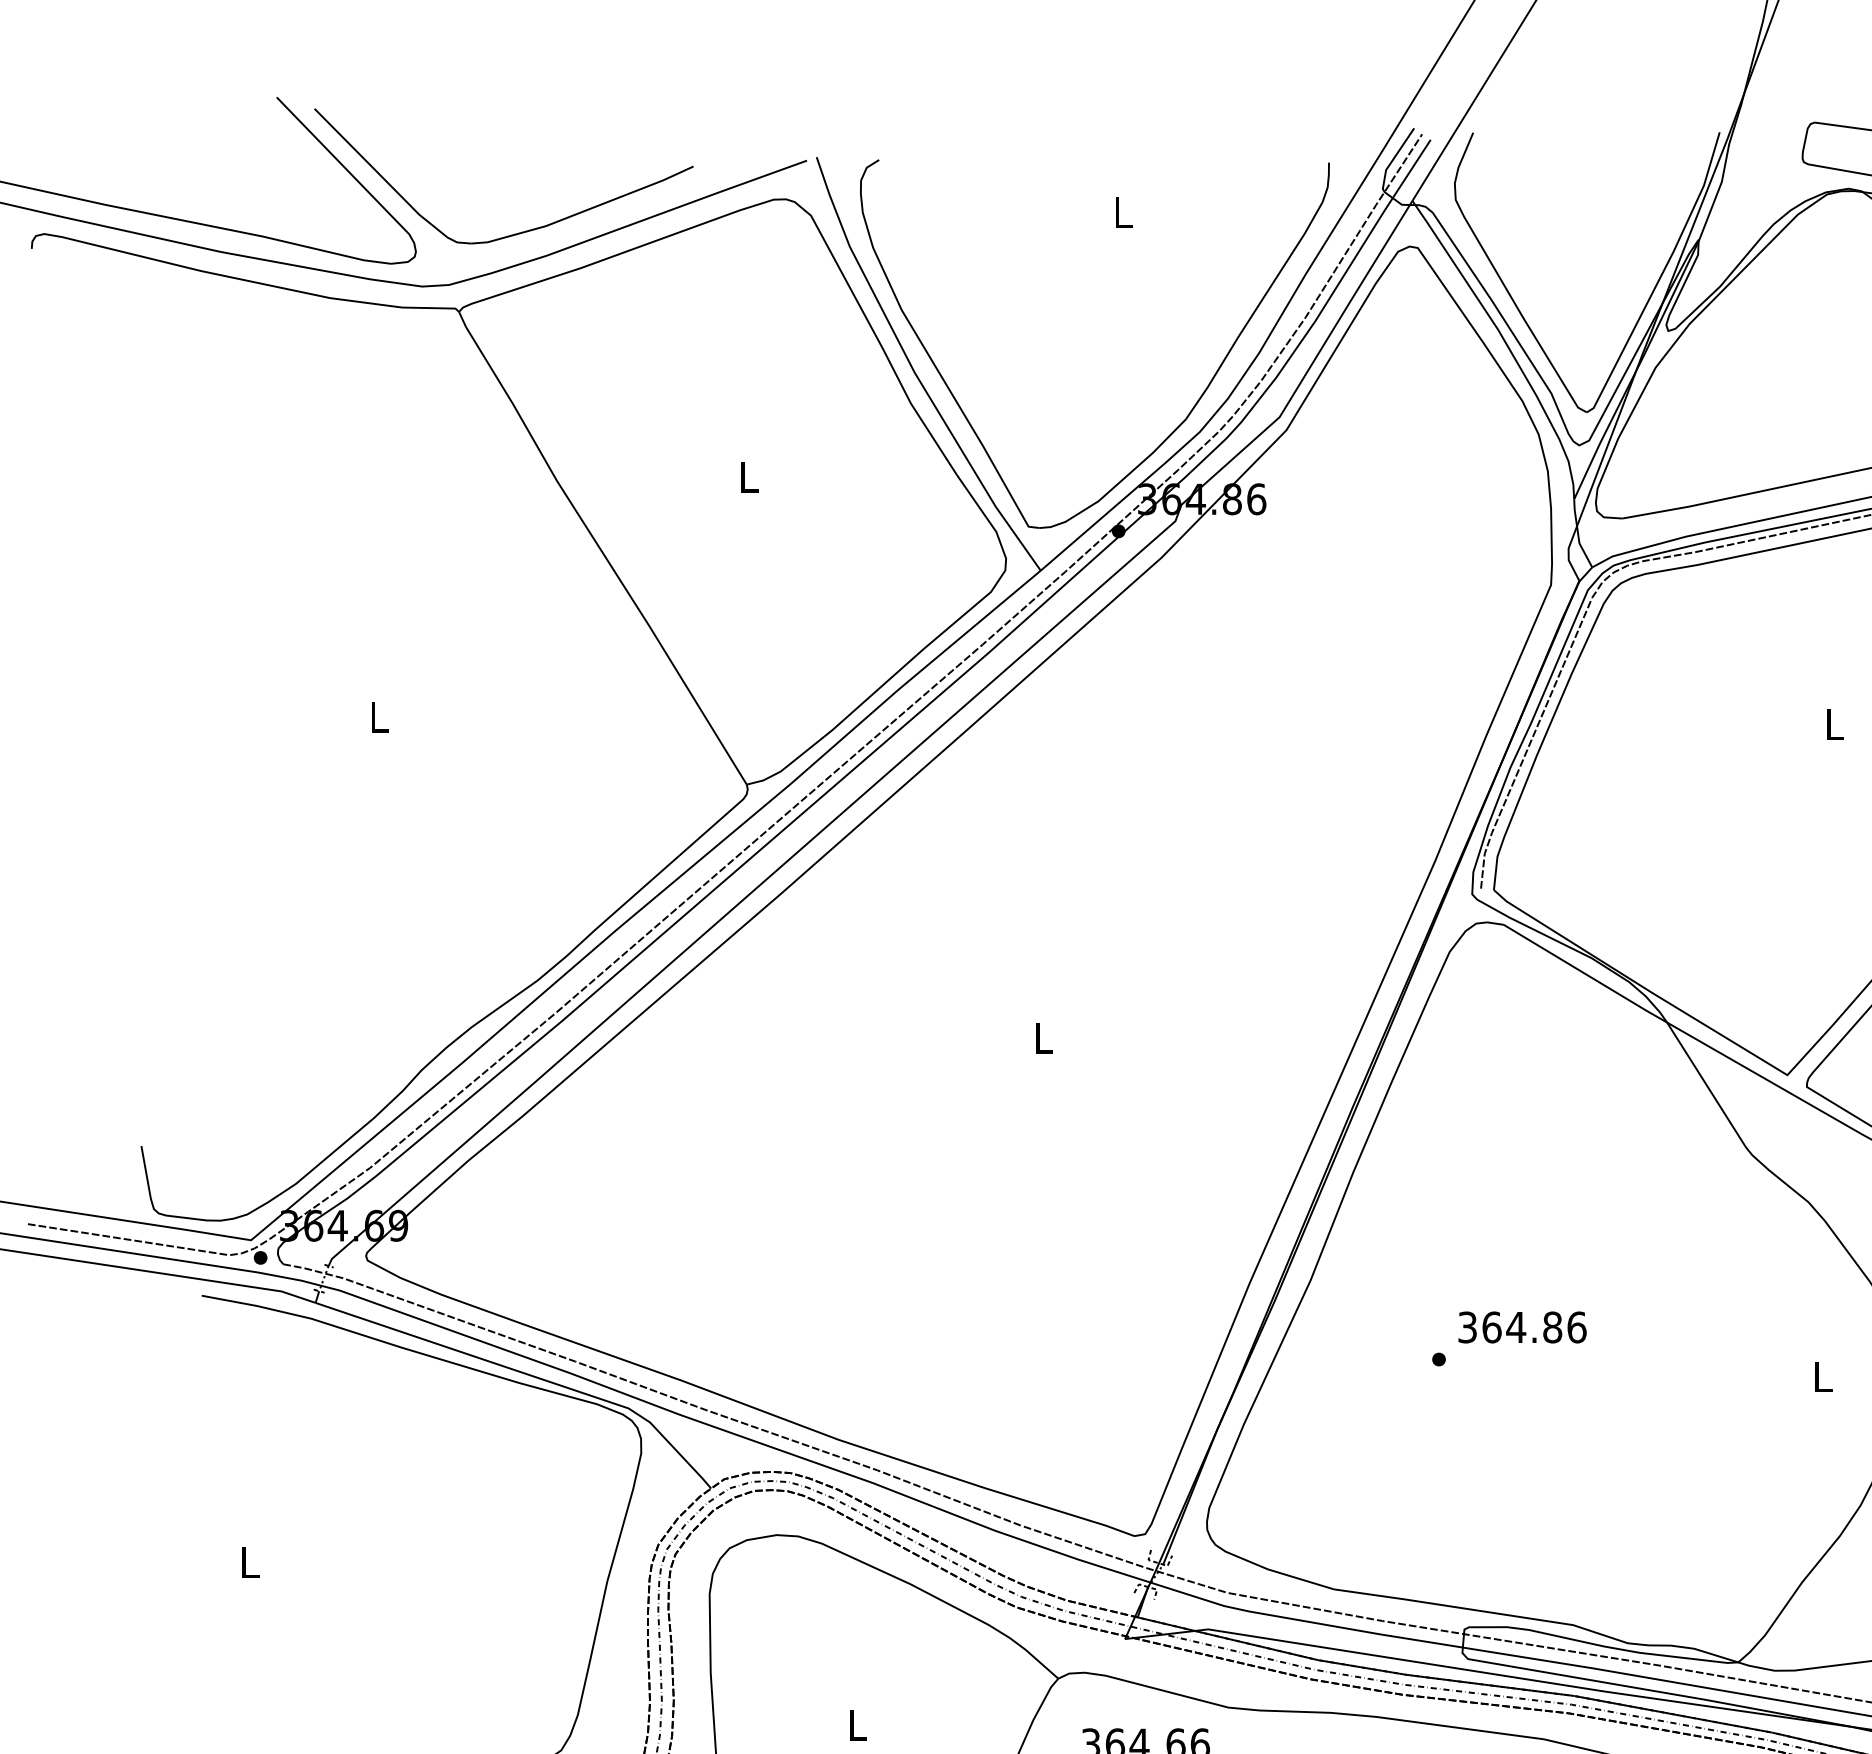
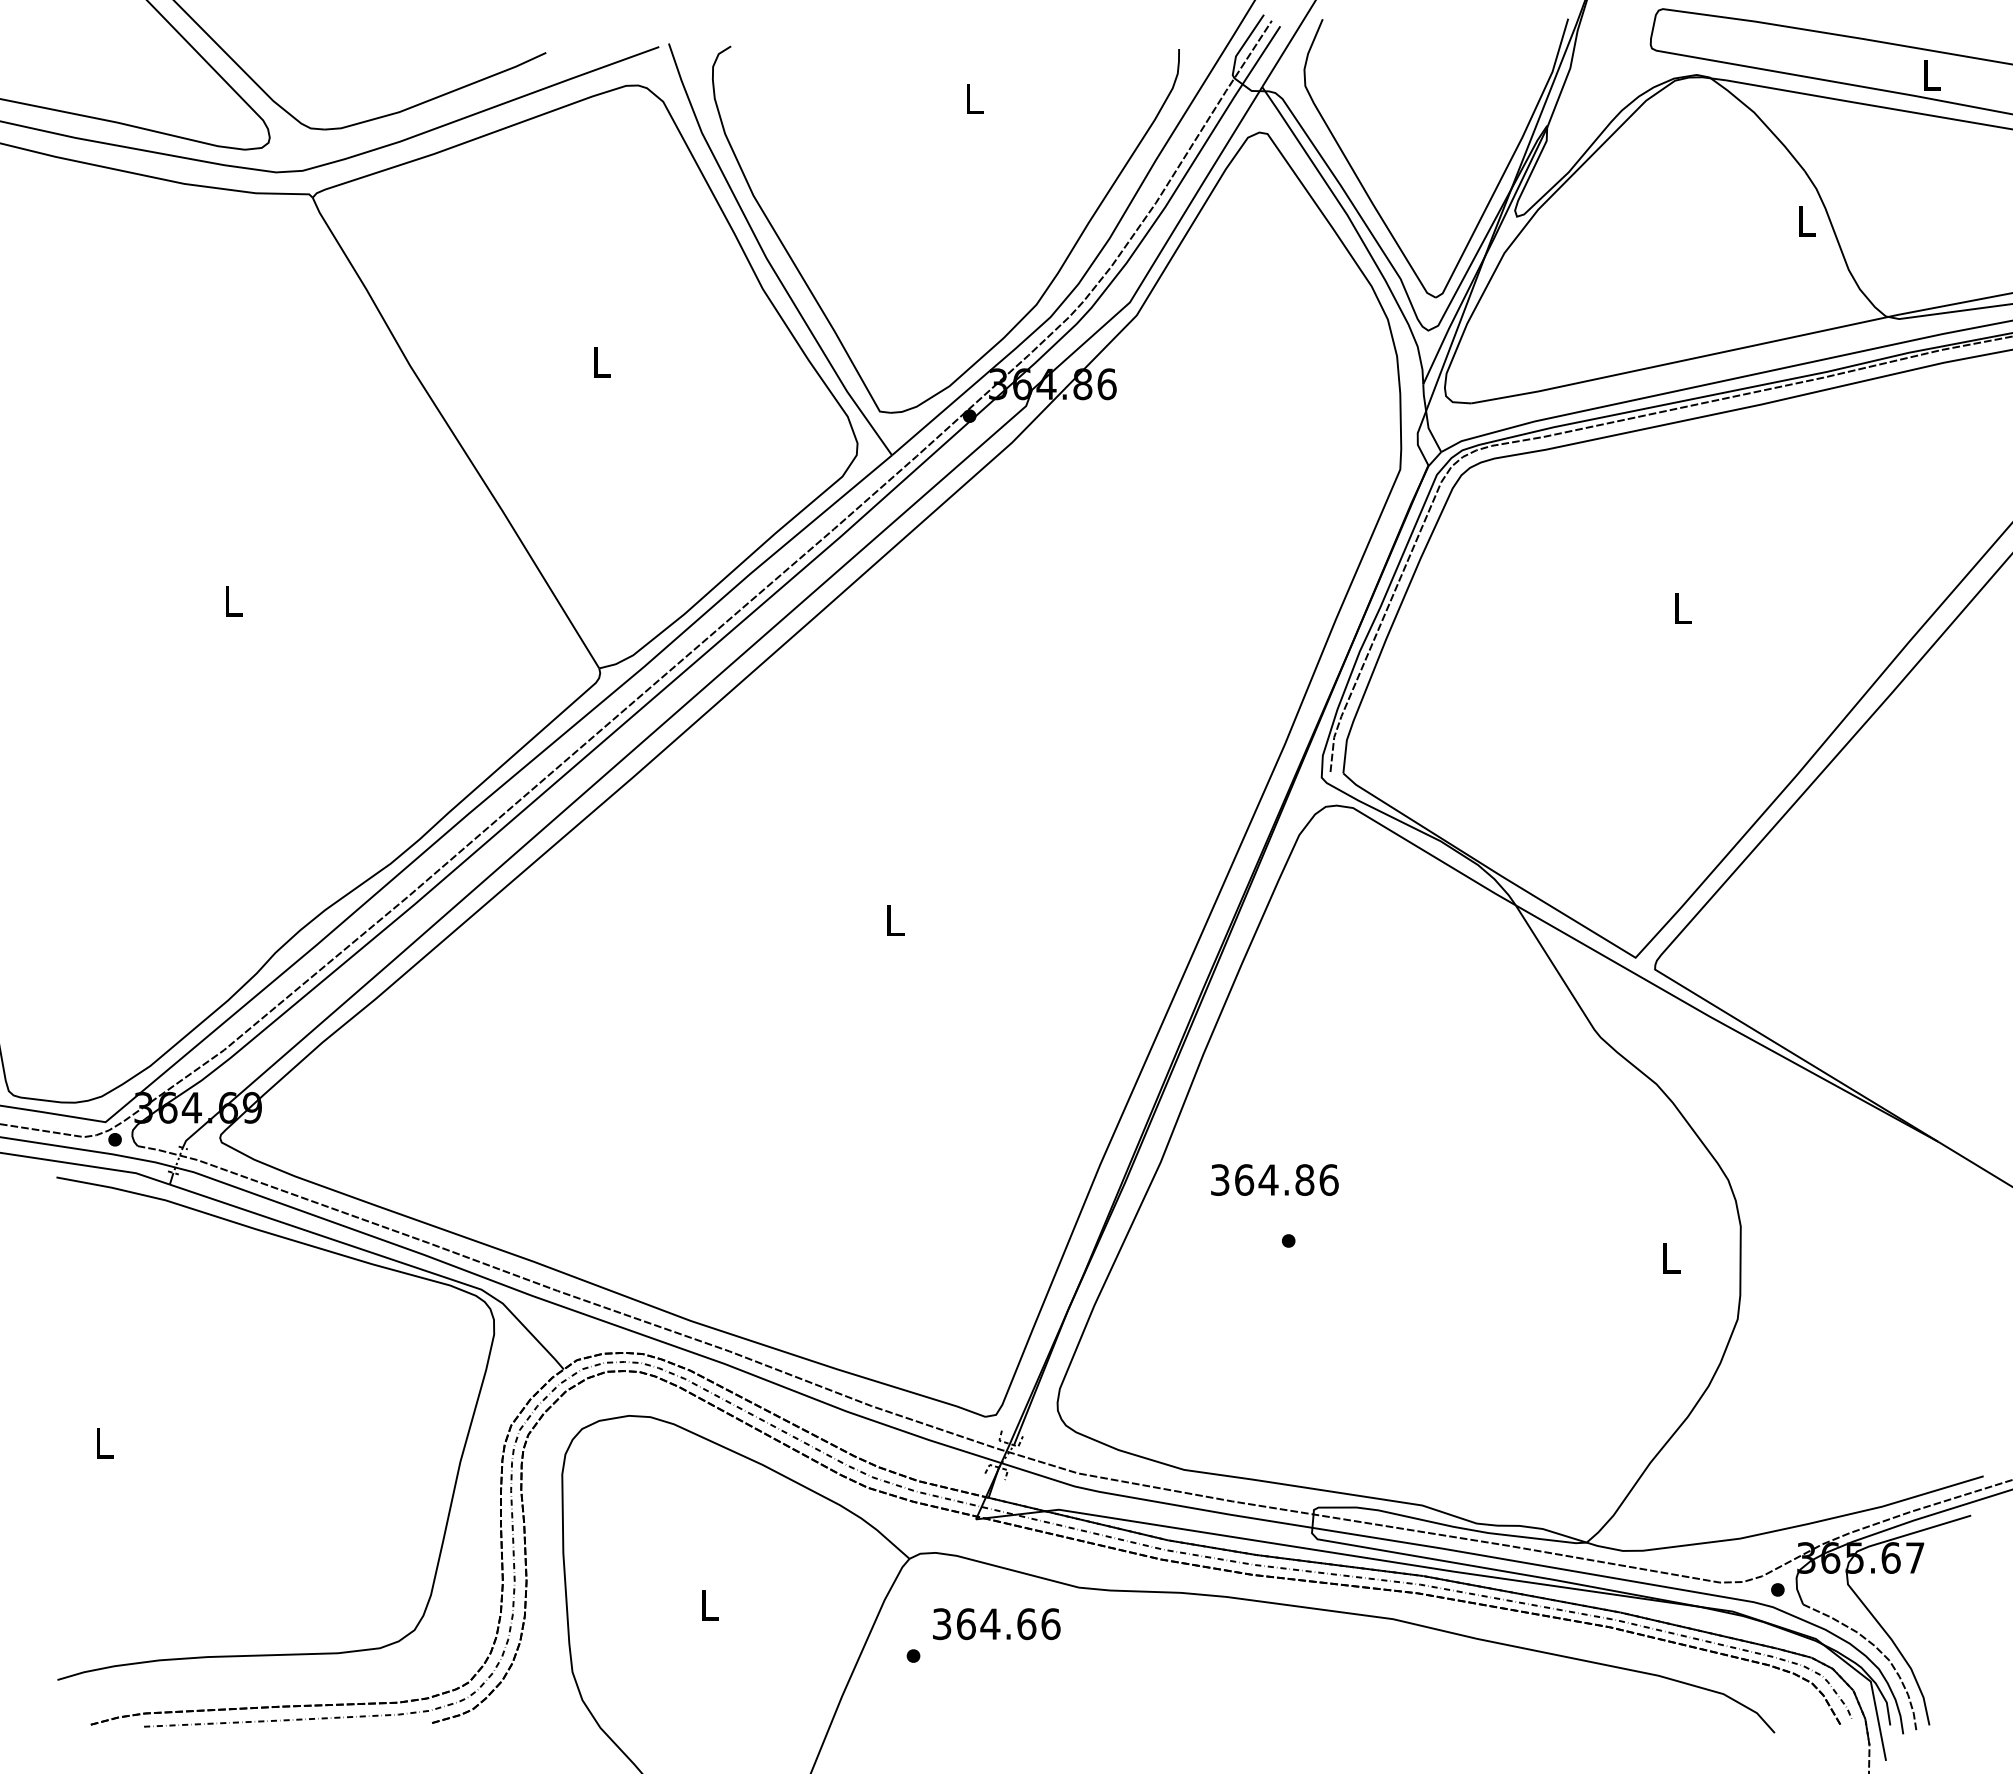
text: (1522, 1326) -> (1274, 1179), moved

